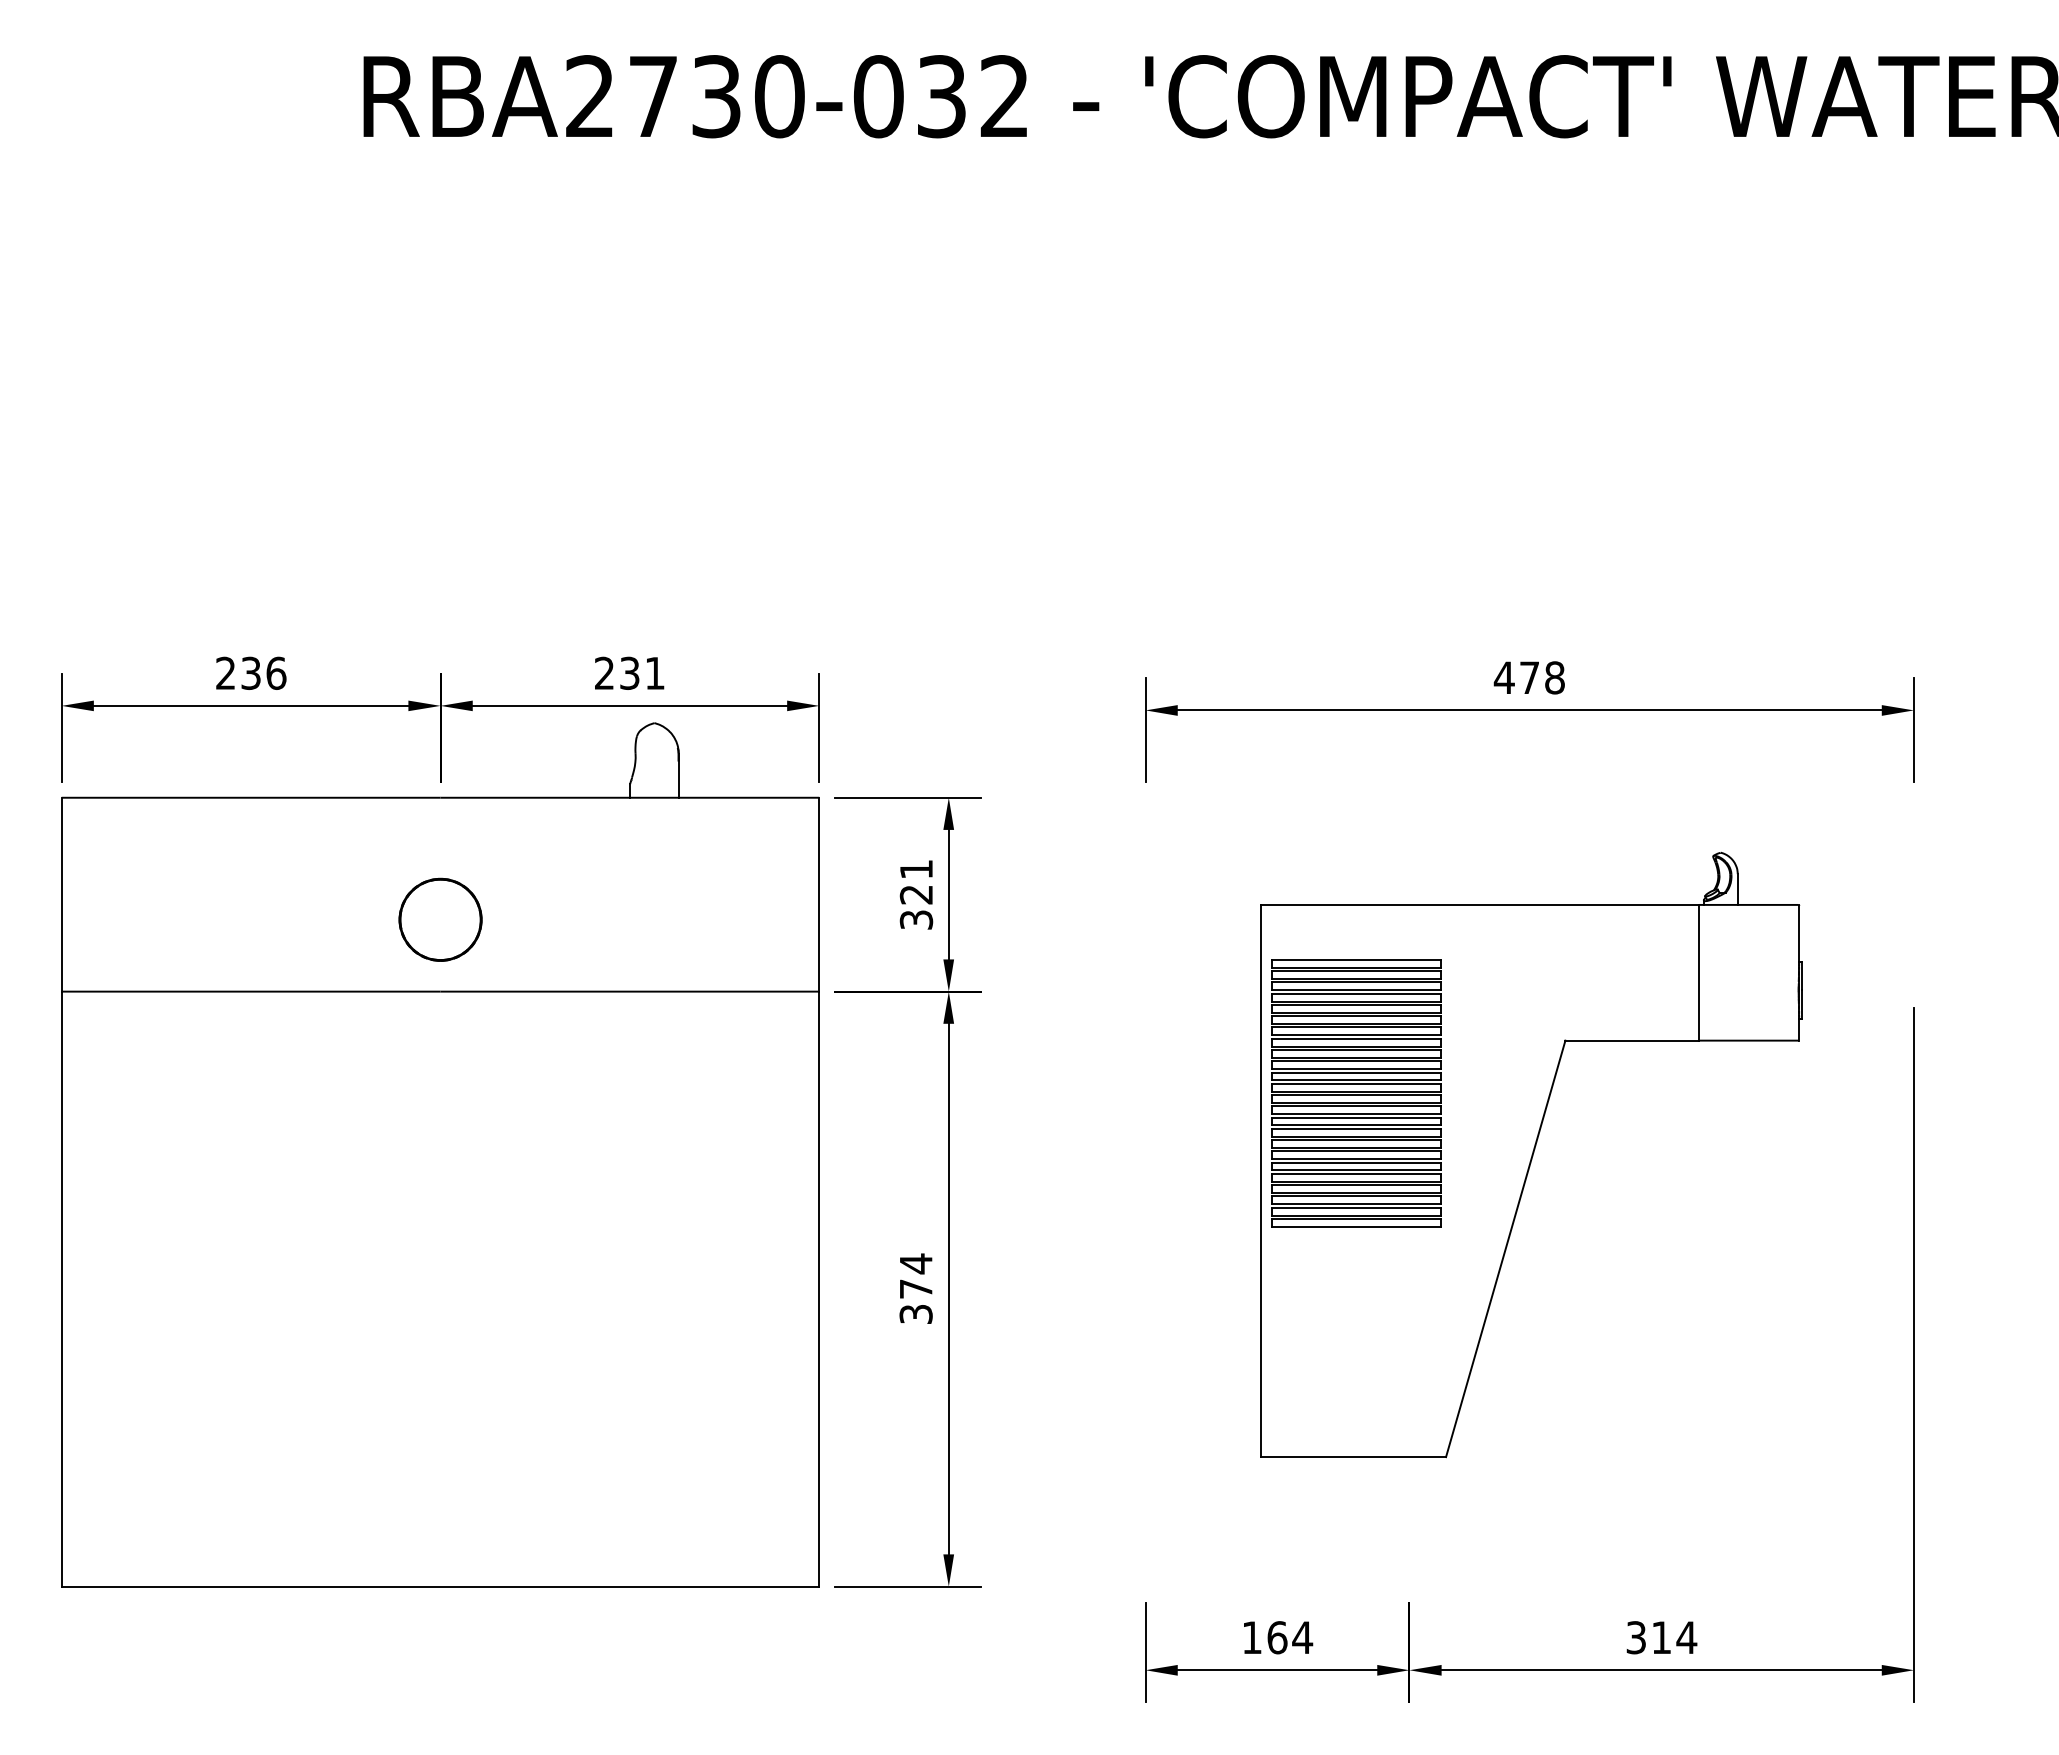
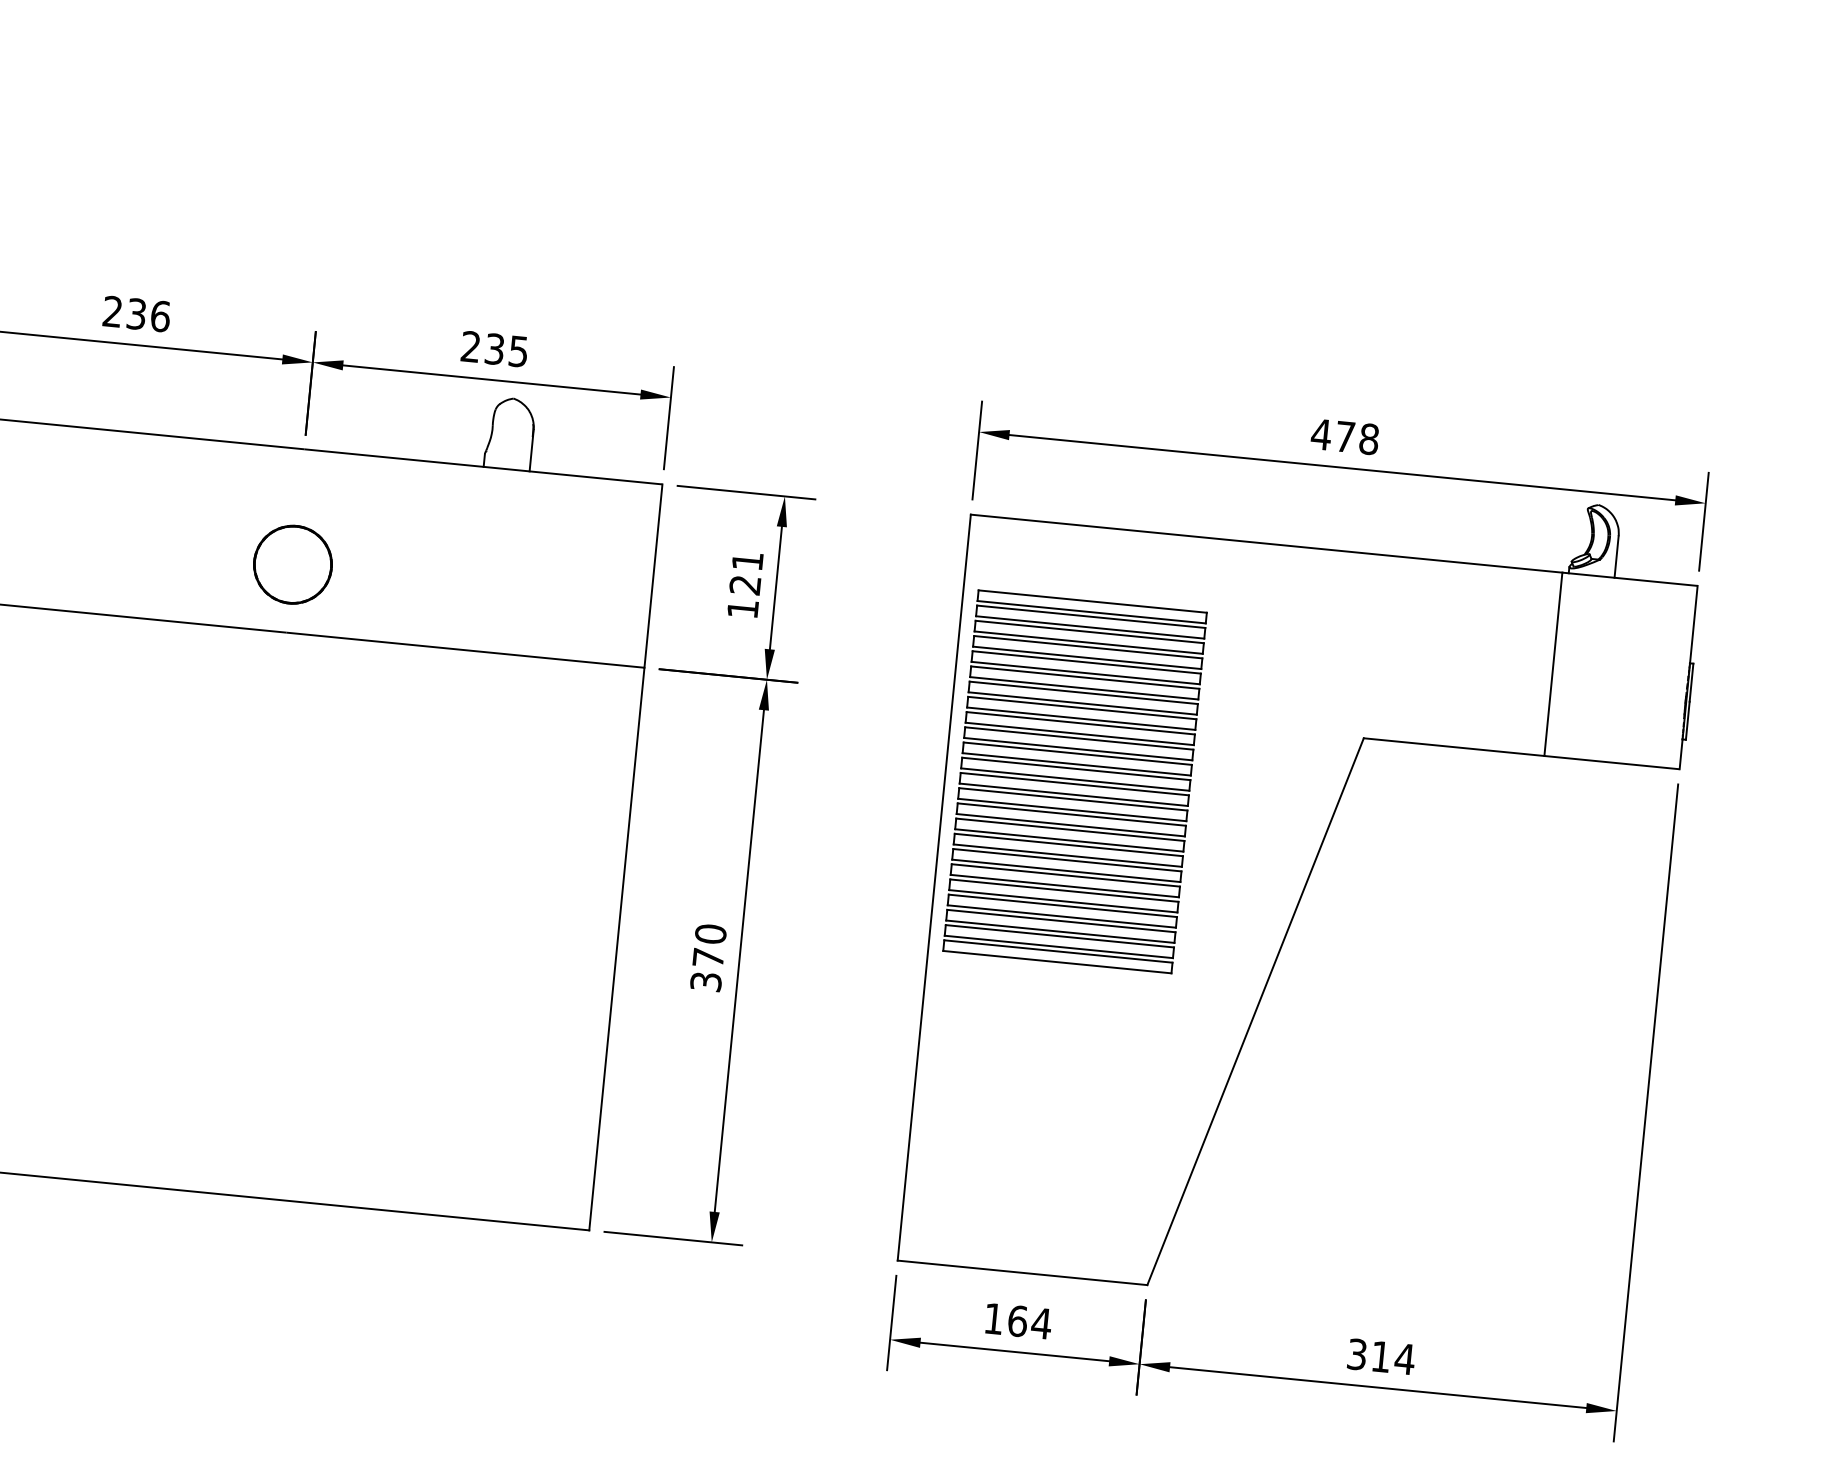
text: (654, 673) -> (518, 351), 231 -> 235
text: (916, 919) -> (743, 608), 321 -> 121
part: (1531, 1154) -> (1302, 887), size x1.43
text: (915, 1263) -> (710, 933), 374 -> 370

